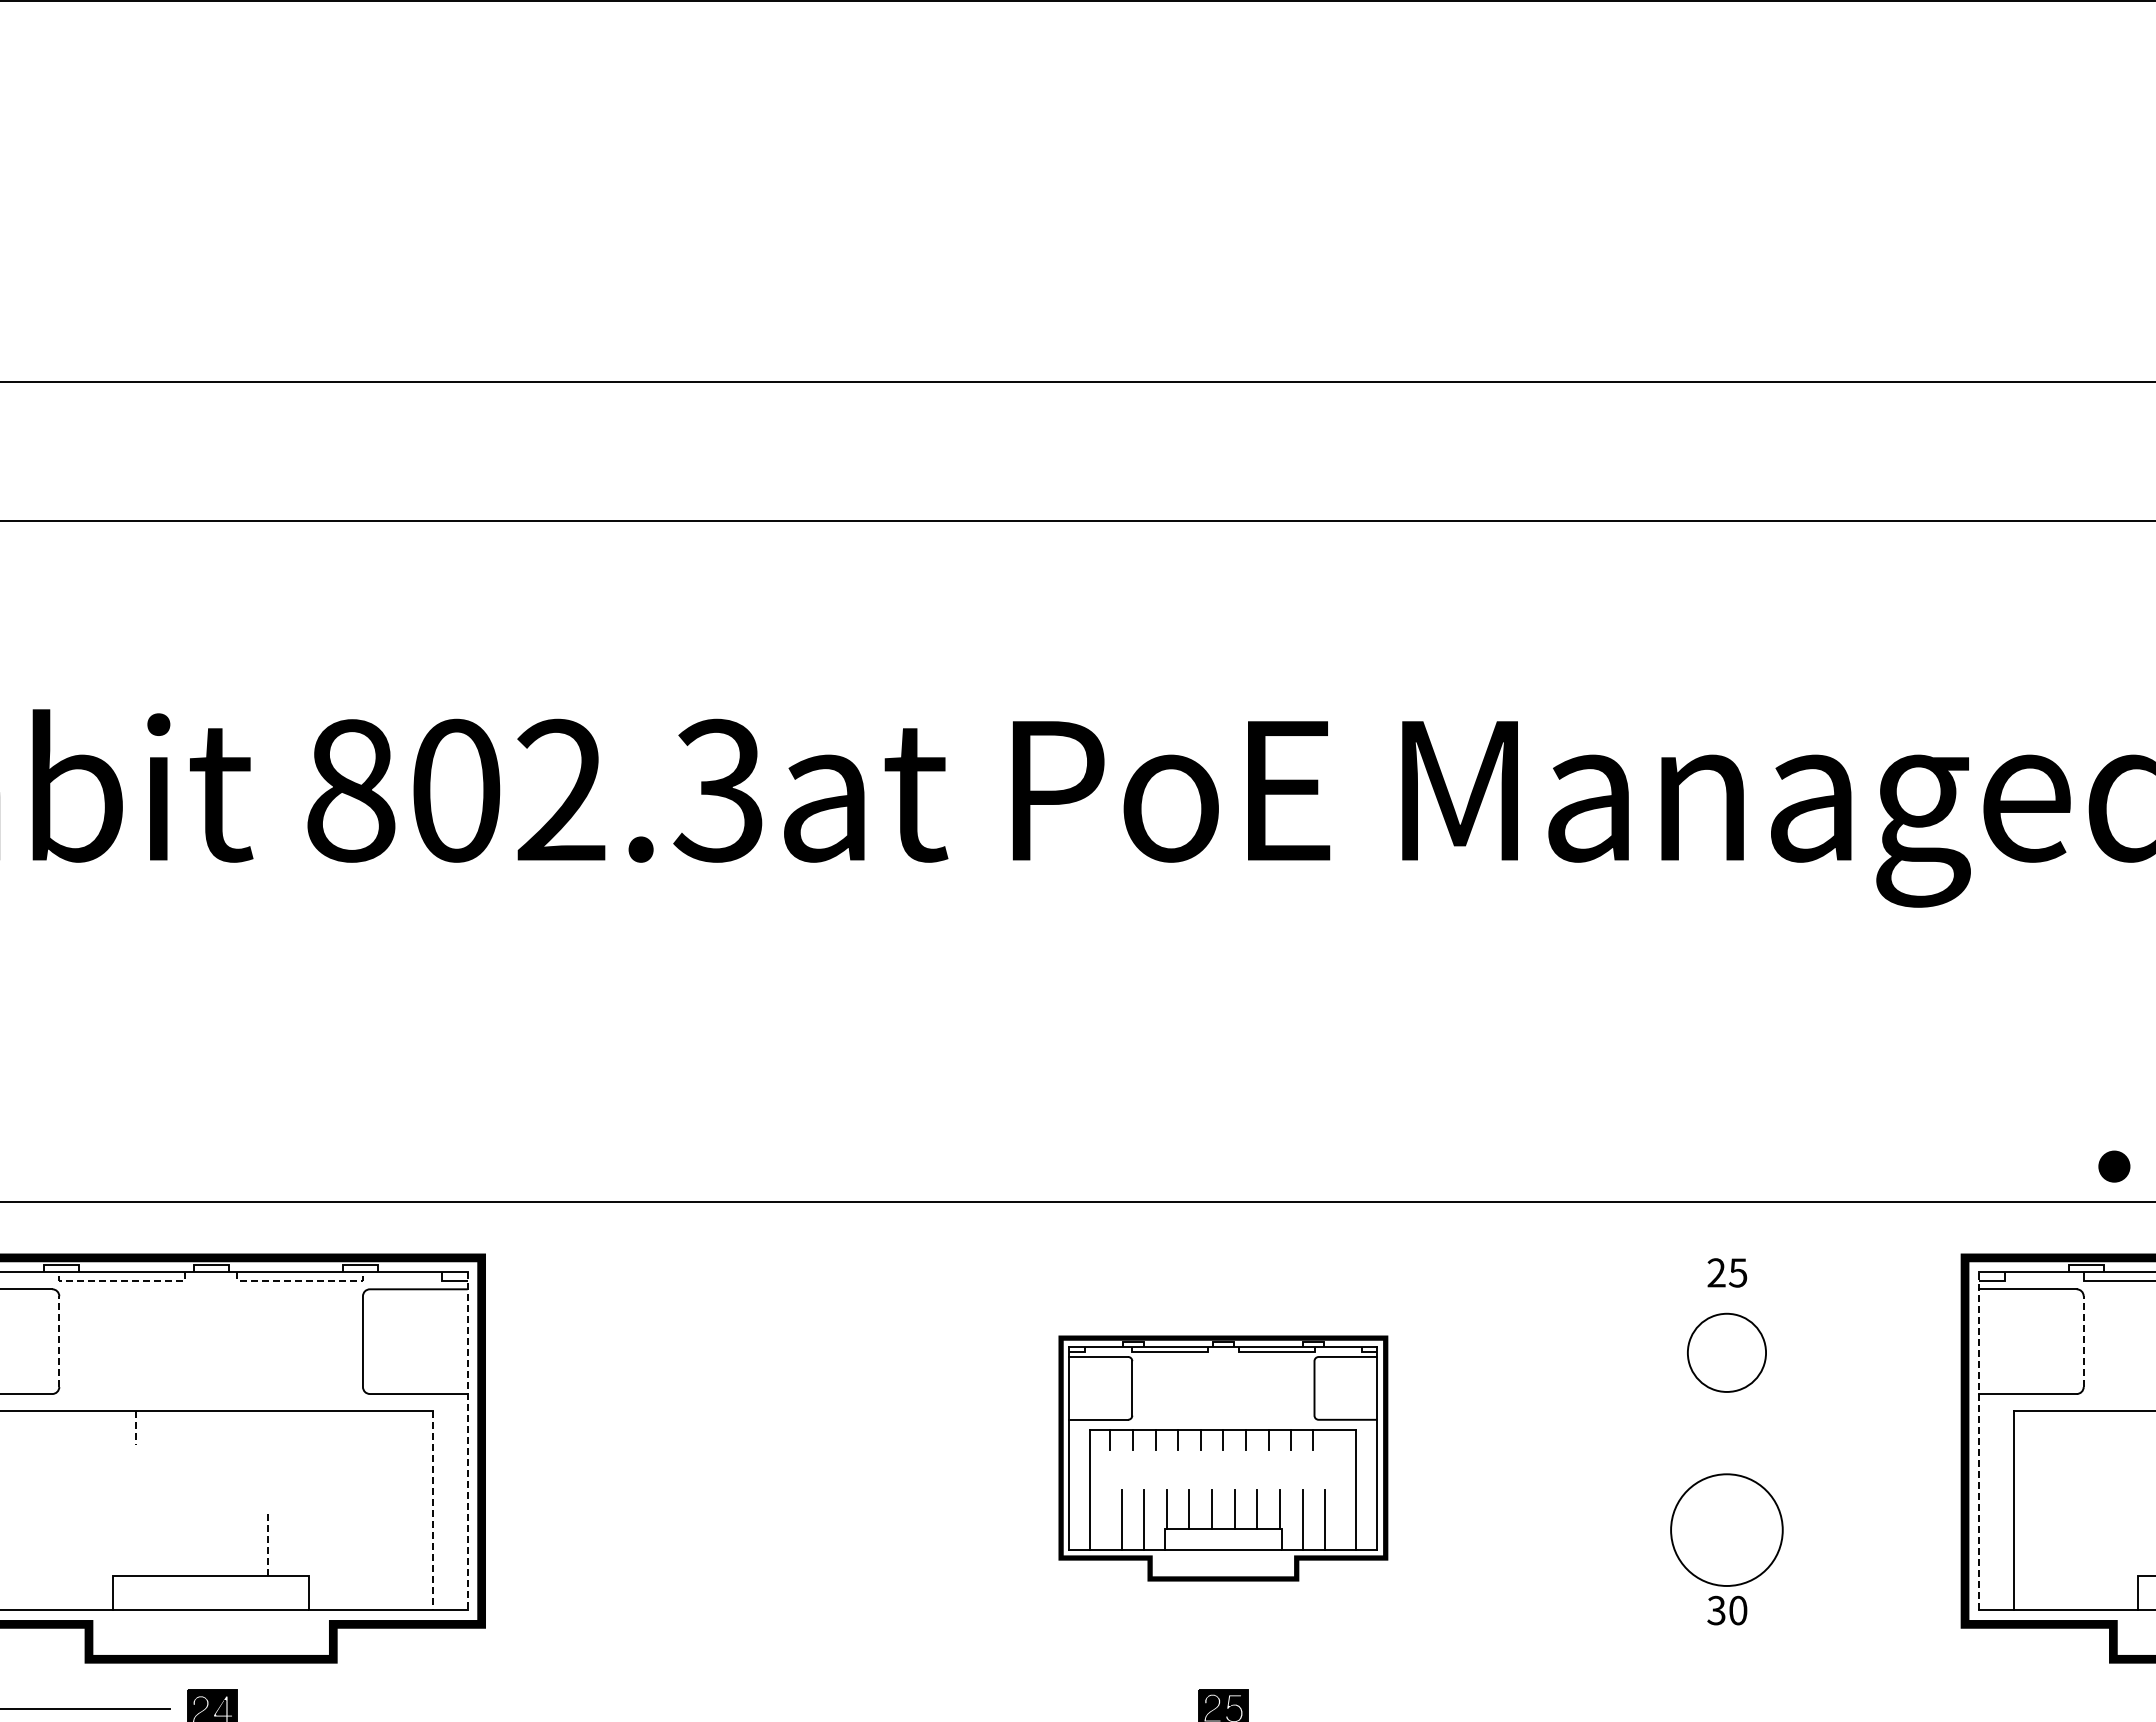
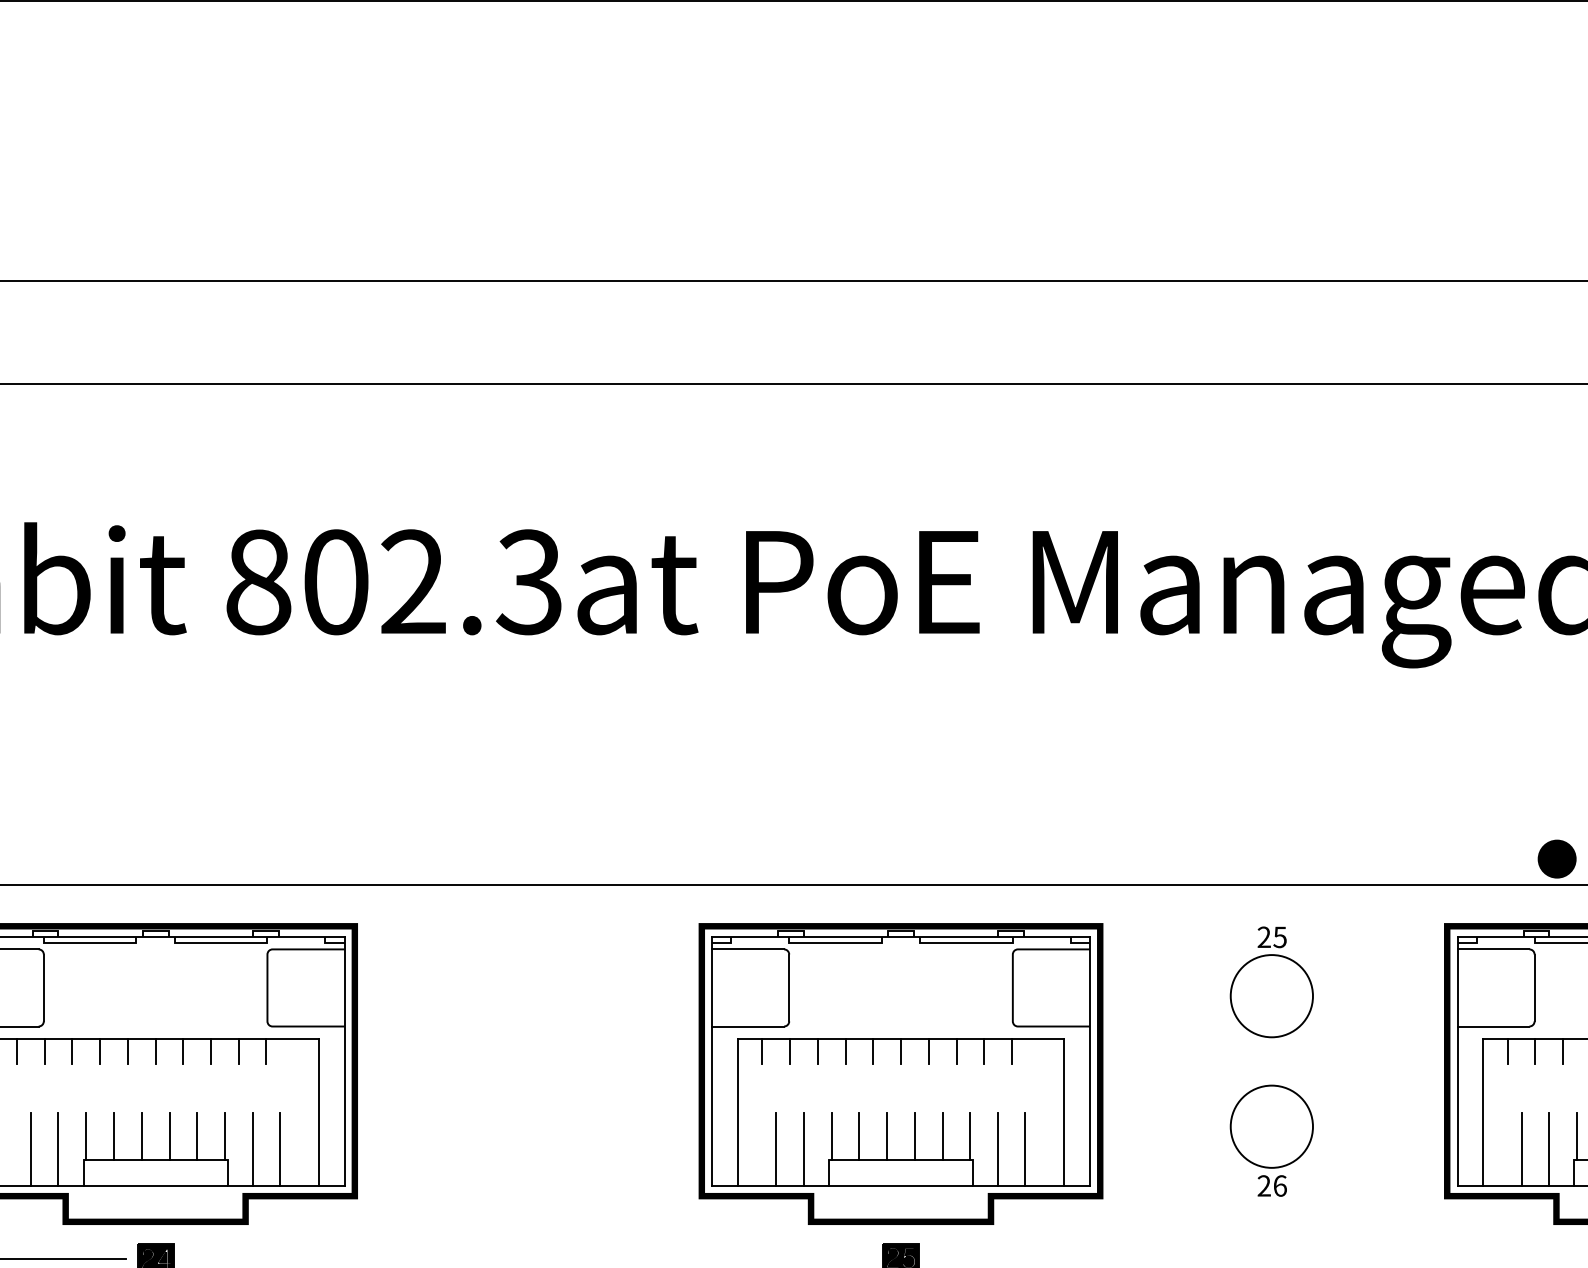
part: (2114, 1166) -> (1557, 858), size x1.67
line: (122, 1280) -> (90, 942), dashed -> solid
line: (300, 1280) -> (221, 942), dashed -> solid
line: (59, 1341) -> (43, 987), dashed -> solid
line: (2083, 1341) -> (1534, 987), dashed -> solid
circle: (1726, 1352) -> (1271, 995), size x1.43
line: (22, 1427) -> (16, 1051), added
line: (60, 1427) -> (44, 1051), added
line: (98, 1427) -> (72, 1051), added
line: (173, 1427) -> (127, 1051), added
line: (211, 1427) -> (155, 1051), added
line: (248, 1427) -> (183, 1051), added
line: (286, 1427) -> (211, 1051), added
line: (324, 1427) -> (239, 1051), added
line: (361, 1427) -> (266, 1051), added
line: (2047, 1427) -> (1507, 1051), added
line: (2084, 1427) -> (1535, 1051), added
line: (2122, 1427) -> (1563, 1051), added
line: (135, 1428) -> (99, 1051), dashed -> solid
line: (1979, 1440) -> (1457, 1060), dashed -> solid
line: (467, 1441) -> (344, 1061), dashed -> solid
part: (1223, 1458) -> (901, 1073), size x1.67
line: (432, 1511) -> (318, 1113), dashed -> solid
line: (116, 1542) -> (85, 1135), added
line: (154, 1542) -> (113, 1135), added
line: (192, 1542) -> (141, 1135), added
line: (229, 1542) -> (169, 1135), added
line: (267, 1542) -> (197, 1135), dashed -> solid
line: (305, 1542) -> (225, 1135), added
line: (2141, 1542) -> (1577, 1135), added
line: (41, 1560) -> (30, 1149), added
line: (79, 1560) -> (58, 1149), added
line: (343, 1560) -> (253, 1149), added
line: (380, 1560) -> (280, 1149), added
line: (2065, 1560) -> (1521, 1149), added
line: (2103, 1560) -> (1549, 1149), added
text: (1727, 1610) -> (1272, 1185), 30 -> 26

